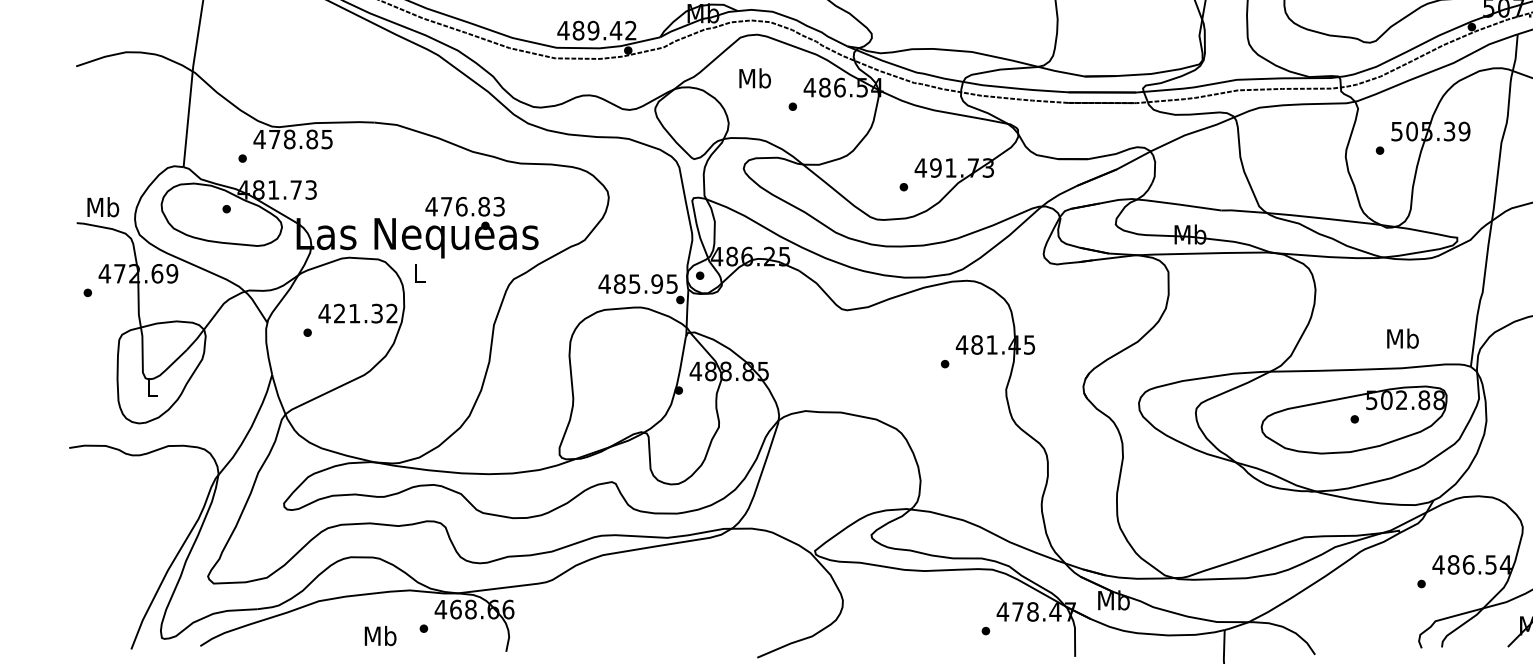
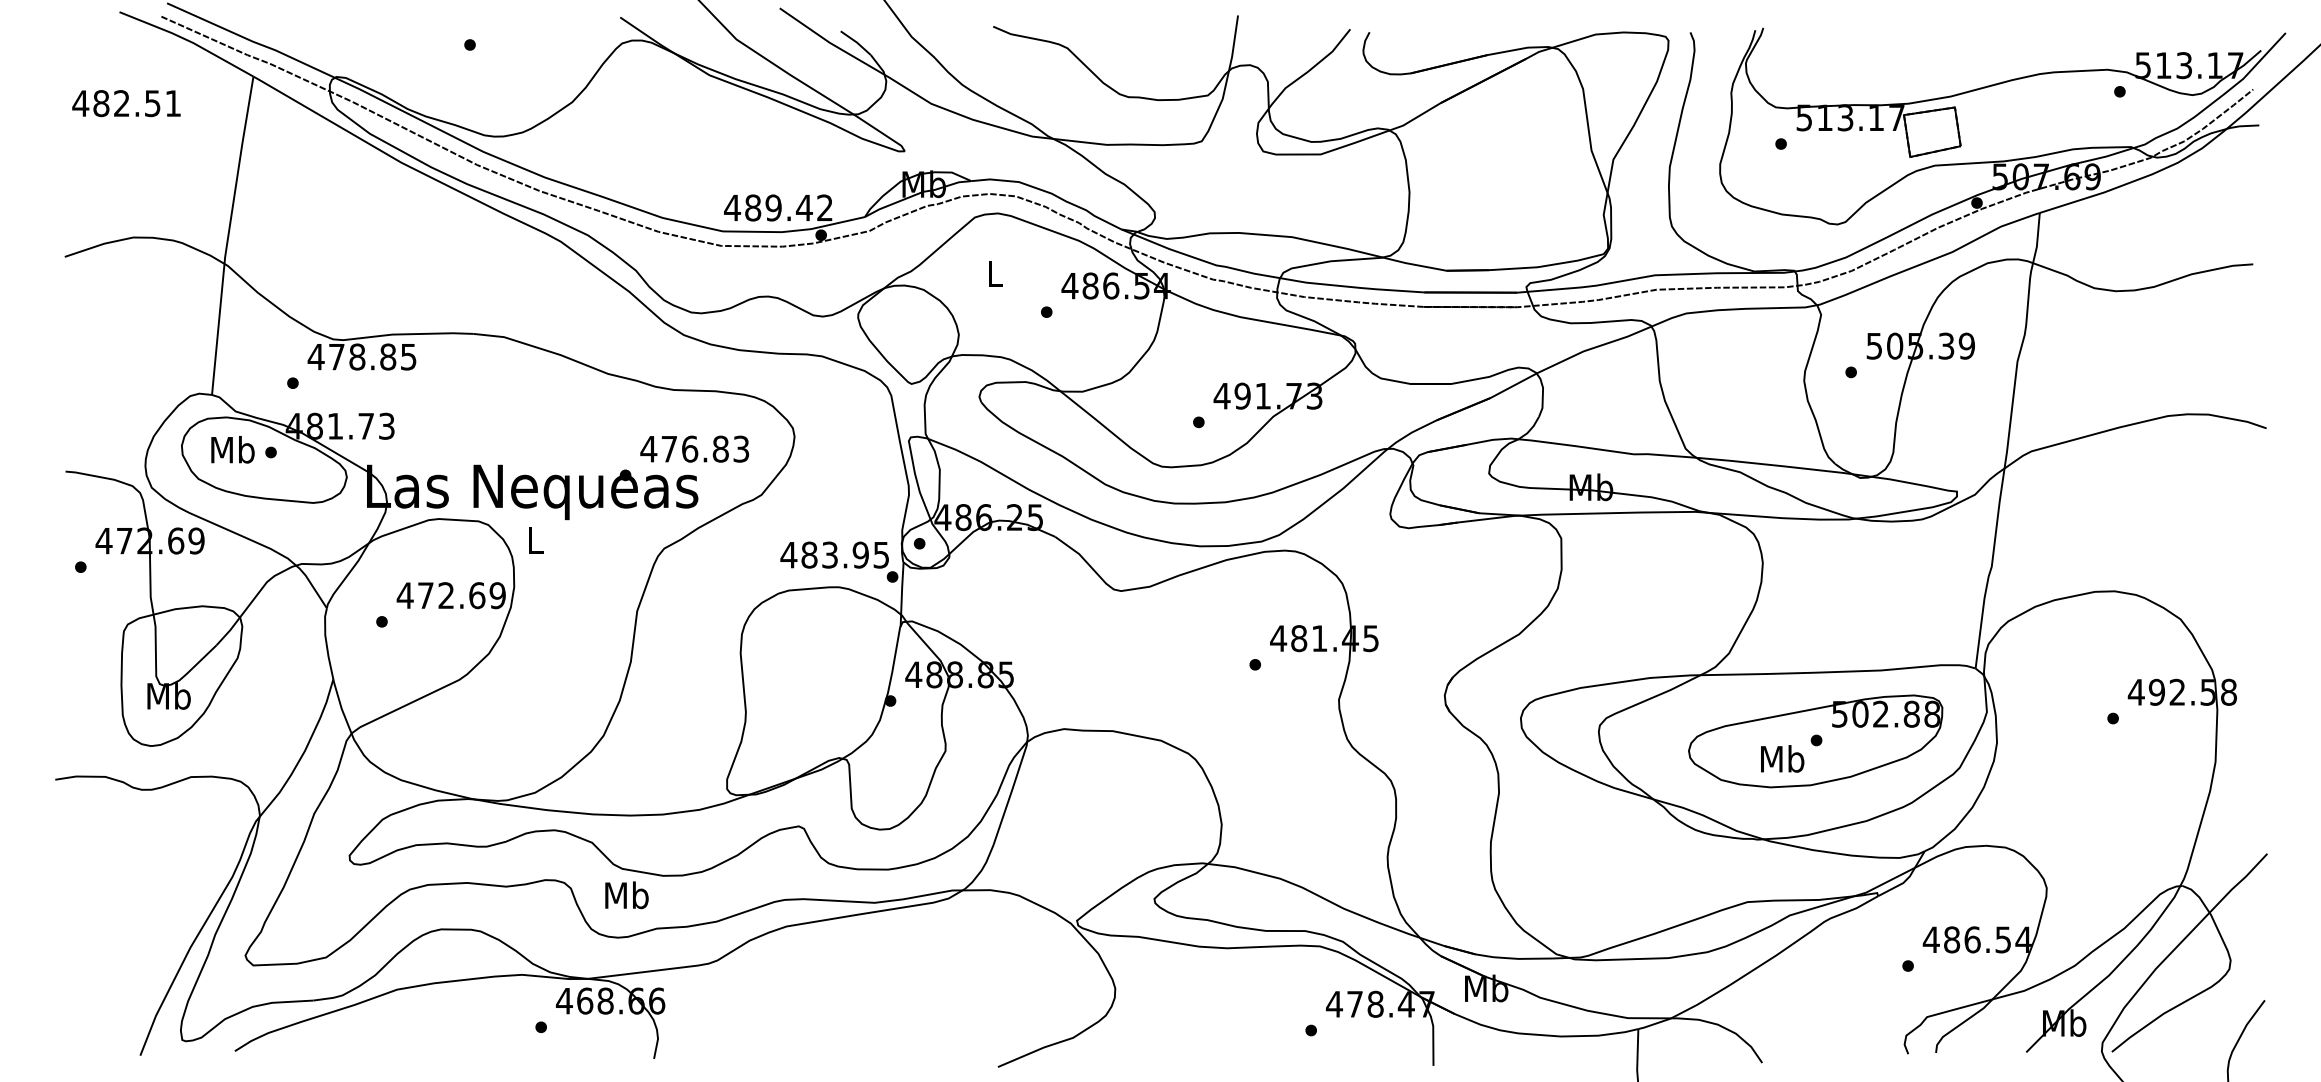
text: (754, 78) -> (994, 273), Mb -> L
text: (102, 206) -> (232, 449), moved
text: (464, 206) -> (694, 448), moved
text: (635, 283) -> (830, 554), 485.95 -> 483.95
text: (365, 313) -> (461, 595), 421.32 -> 472.69
text: (1402, 338) -> (1782, 758), moved
text: (151, 386) -> (168, 695), L -> Mb
text: (380, 636) -> (626, 895), moved

